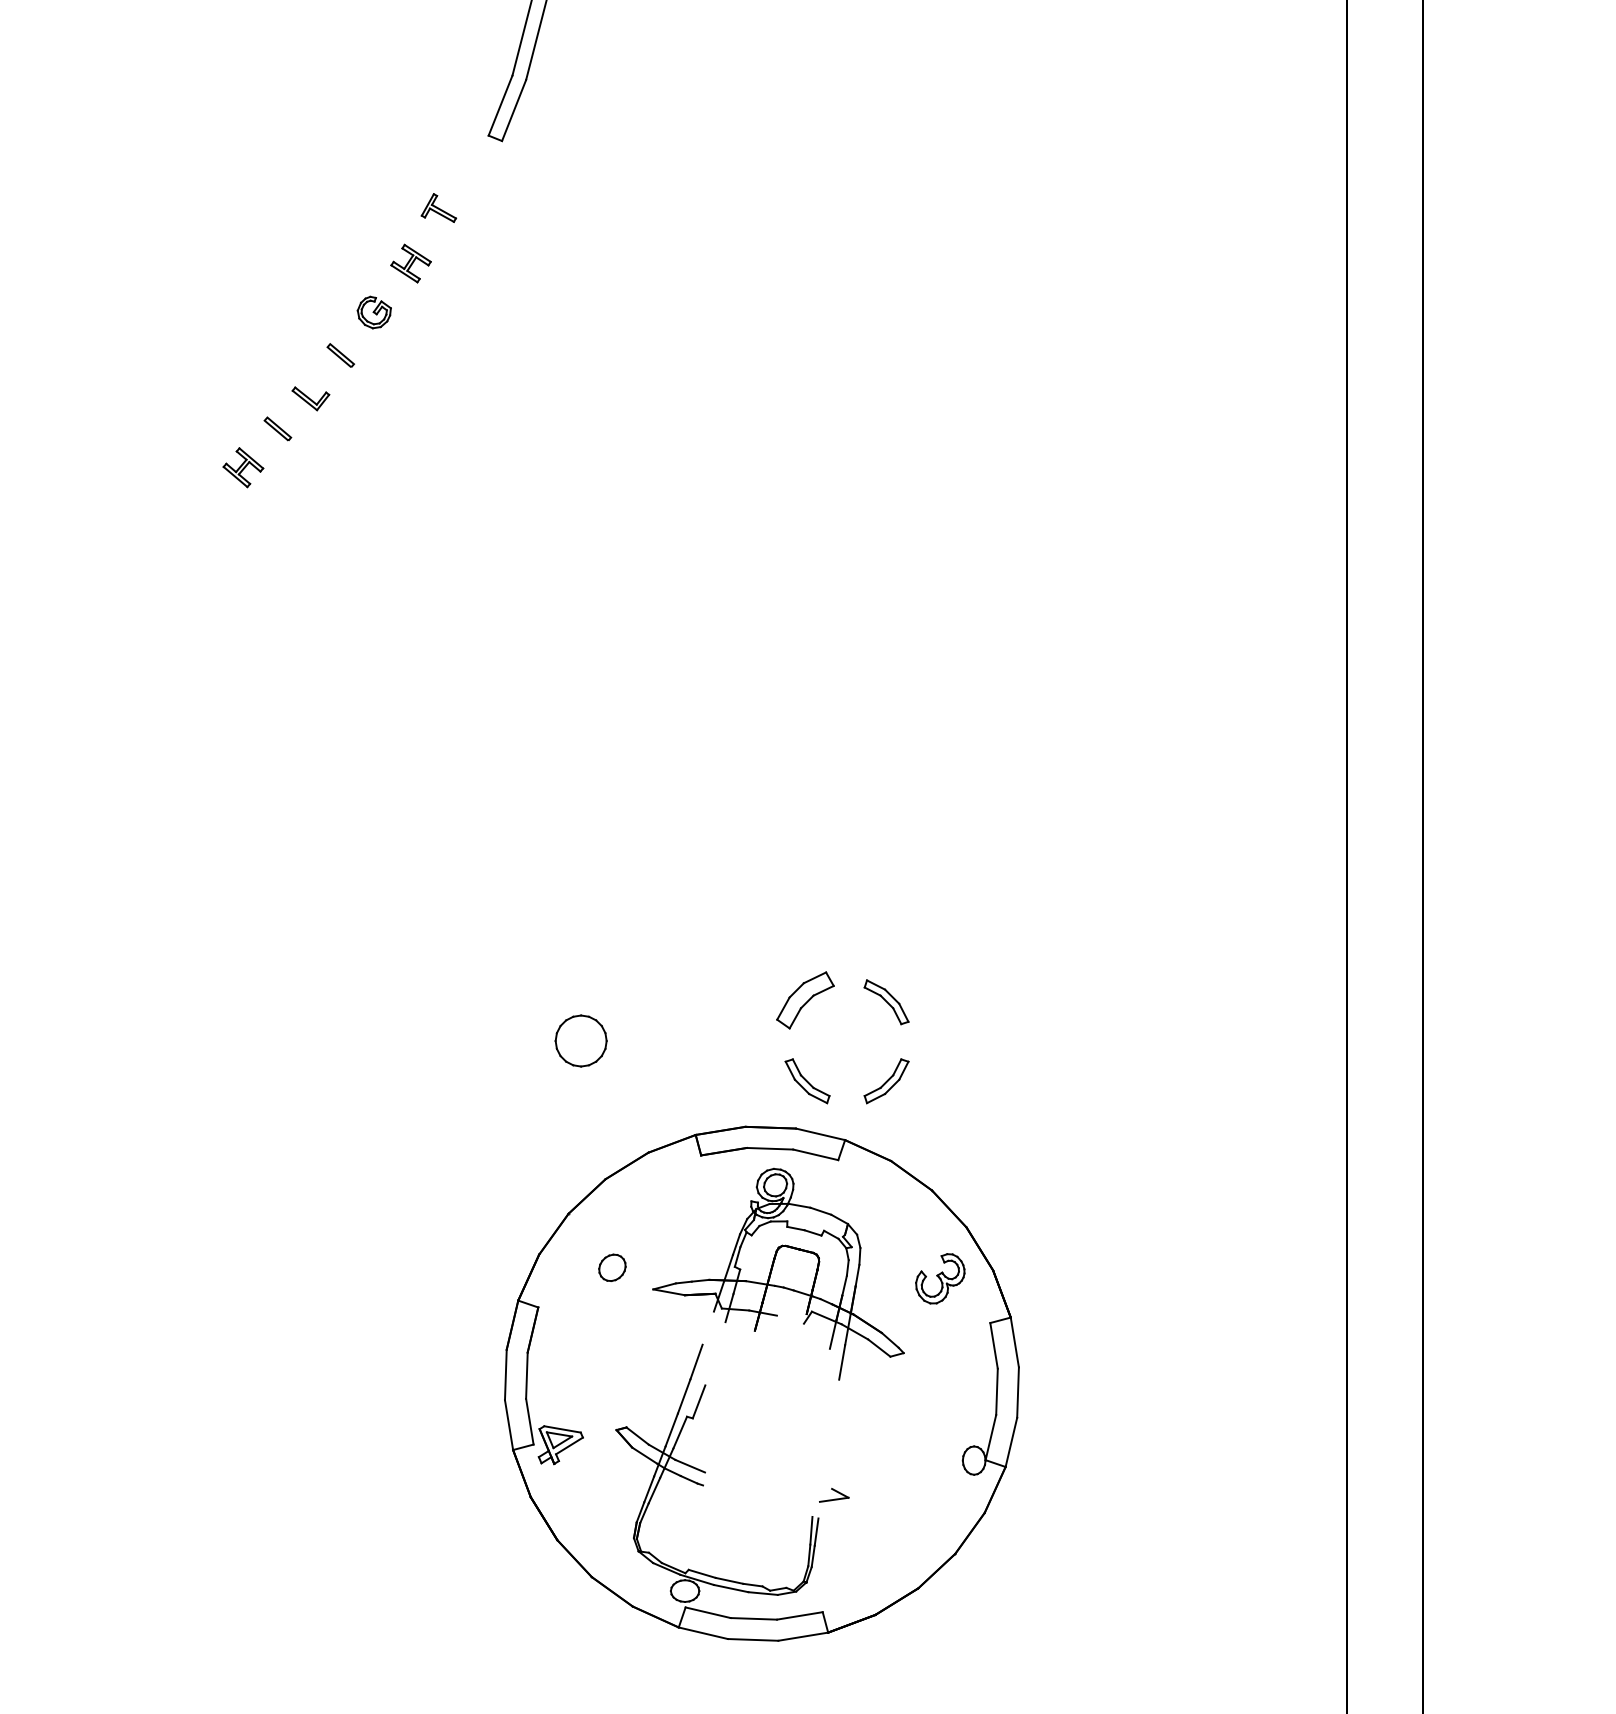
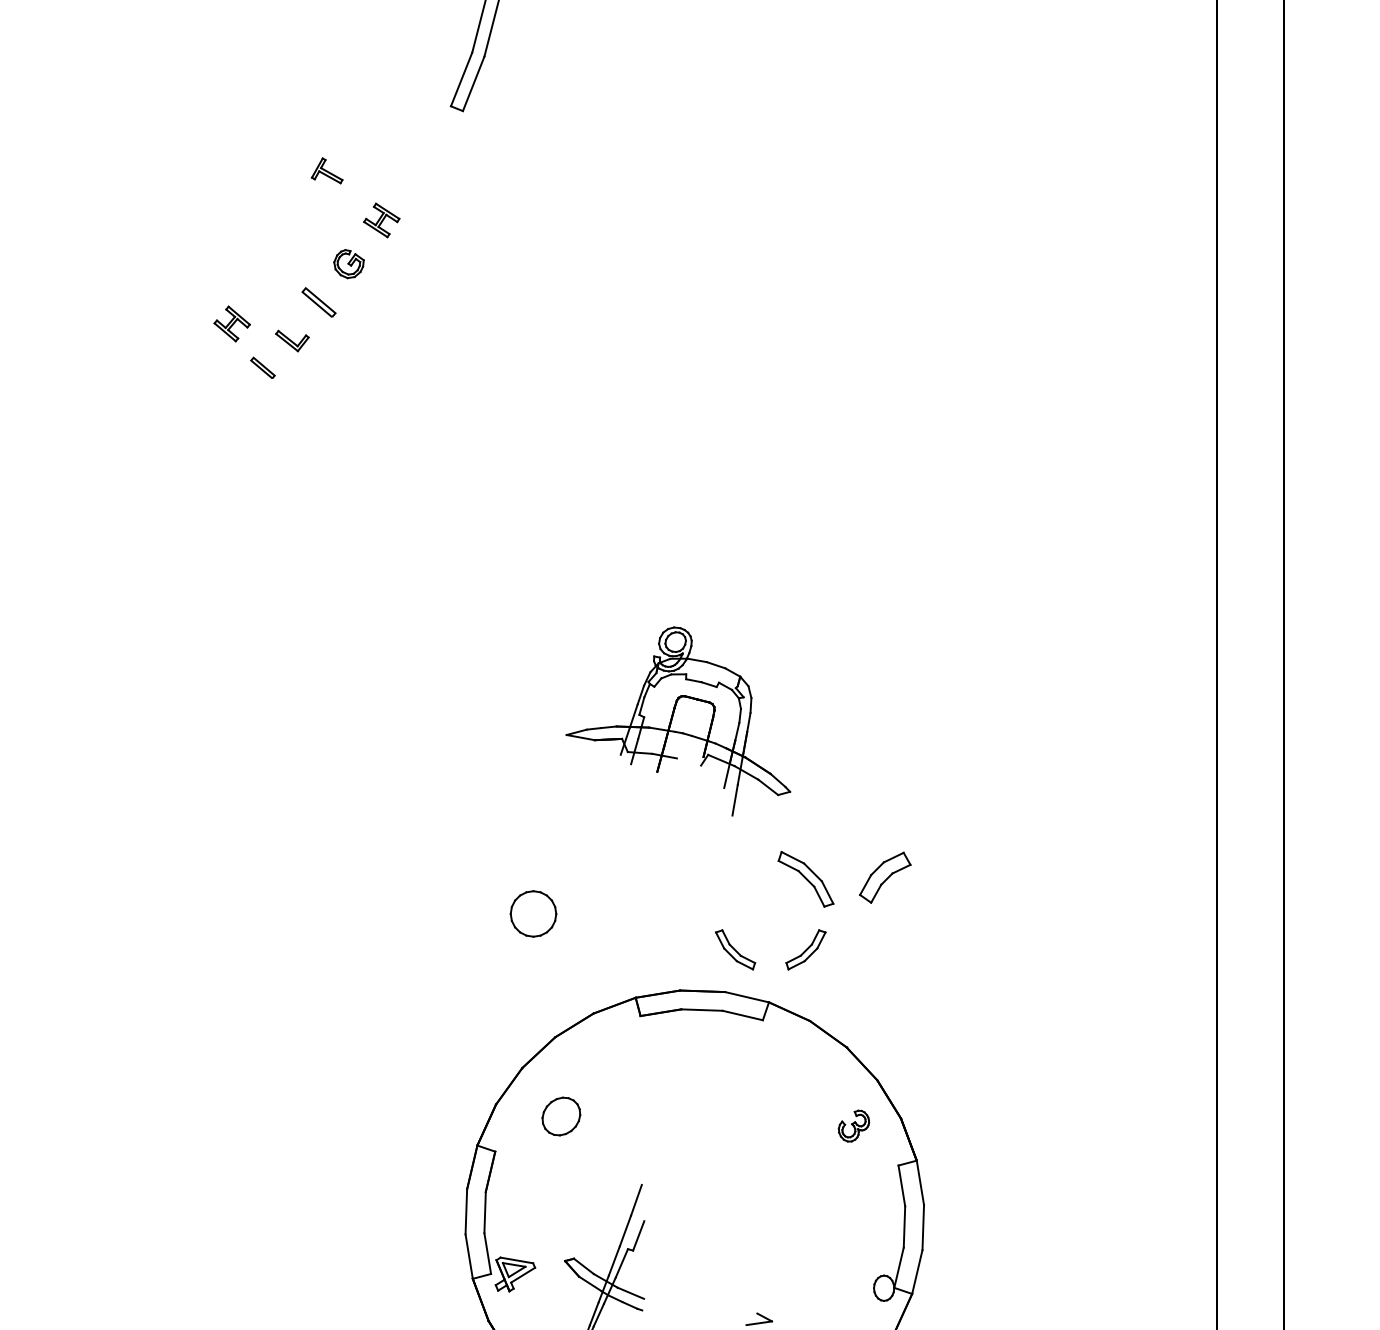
part: (438, 207) -> (326, 170), moved
part: (340, 355) -> (318, 302), size x1.4
part: (243, 467) -> (232, 323), moved
part: (805, 1000) -> (885, 877), moved
part: (886, 1002) -> (805, 879), size x1.4
part: (612, 1267) -> (561, 1116), size x1.6
part: (778, 1273) -> (678, 720), moved
part: (940, 1278) -> (854, 1125), size x0.7

